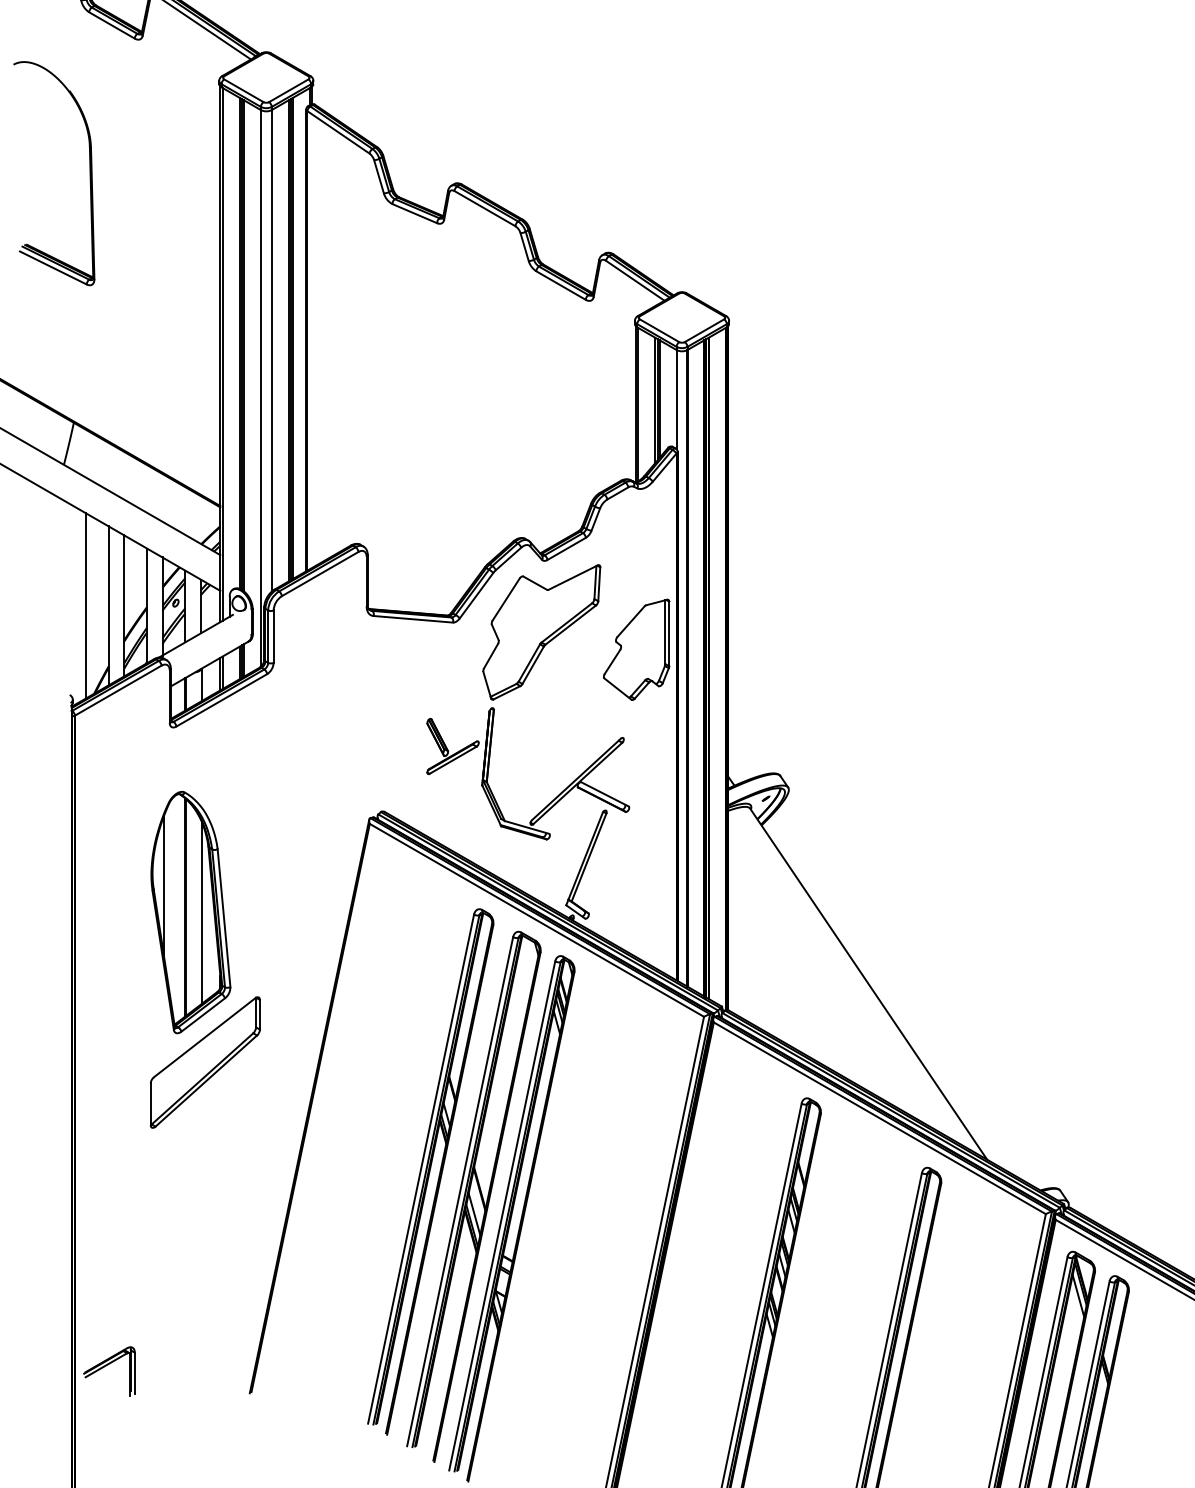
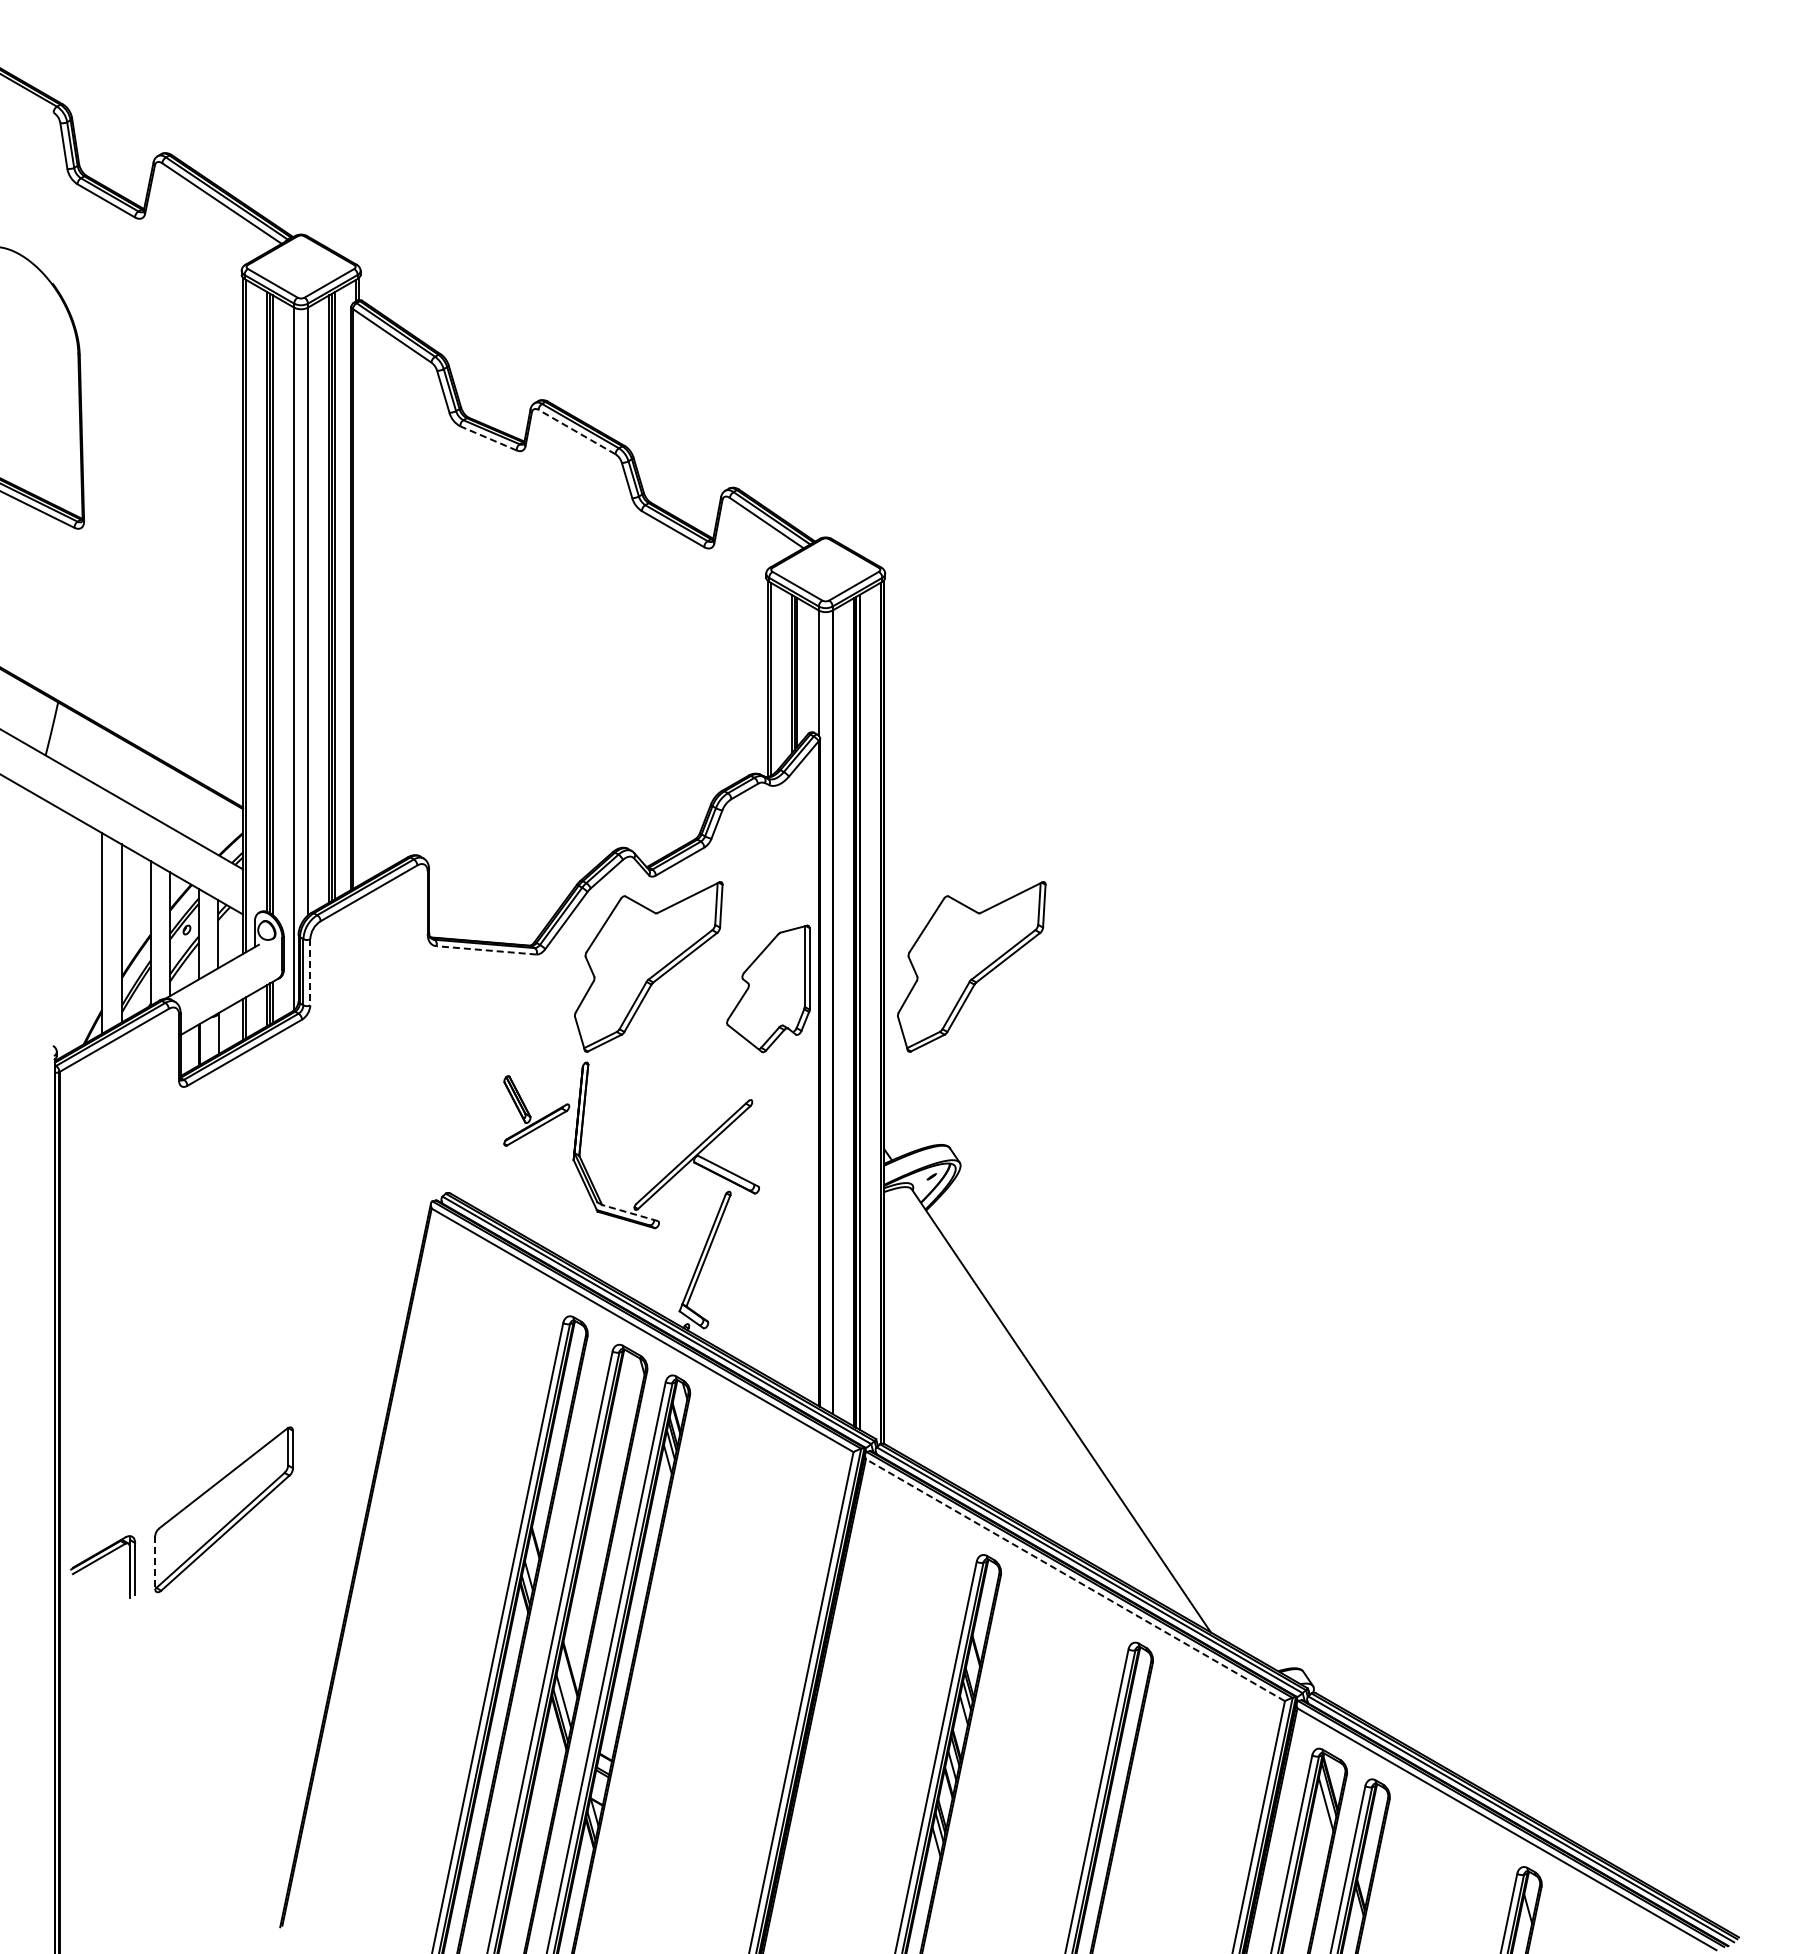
line: (484, 208) -> (576, 431), solid -> dashed
line: (414, 213) -> (488, 438), solid -> dashed
line: (86, 605) -> (73, 933), removed
line: (412, 619) -> (485, 950), solid -> dashed
part: (797, 632) -> (971, 966), added
line: (273, 636) -> (310, 972), solid -> dashed
line: (526, 826) -> (629, 1212), solid -> dashed
part: (190, 912) -> (205, 1320), removed
line: (150, 1105) -> (155, 1563), solid -> dashed
line: (879, 1118) -> (1075, 1580), solid -> dashed
part: (107, 1365) -> (100, 1559), moved

